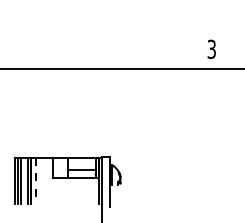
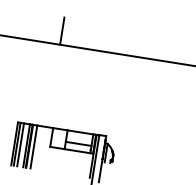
line: (46, 54) -> (62, 31), added
line: (35, 181) -> (33, 147), dashed -> solid

